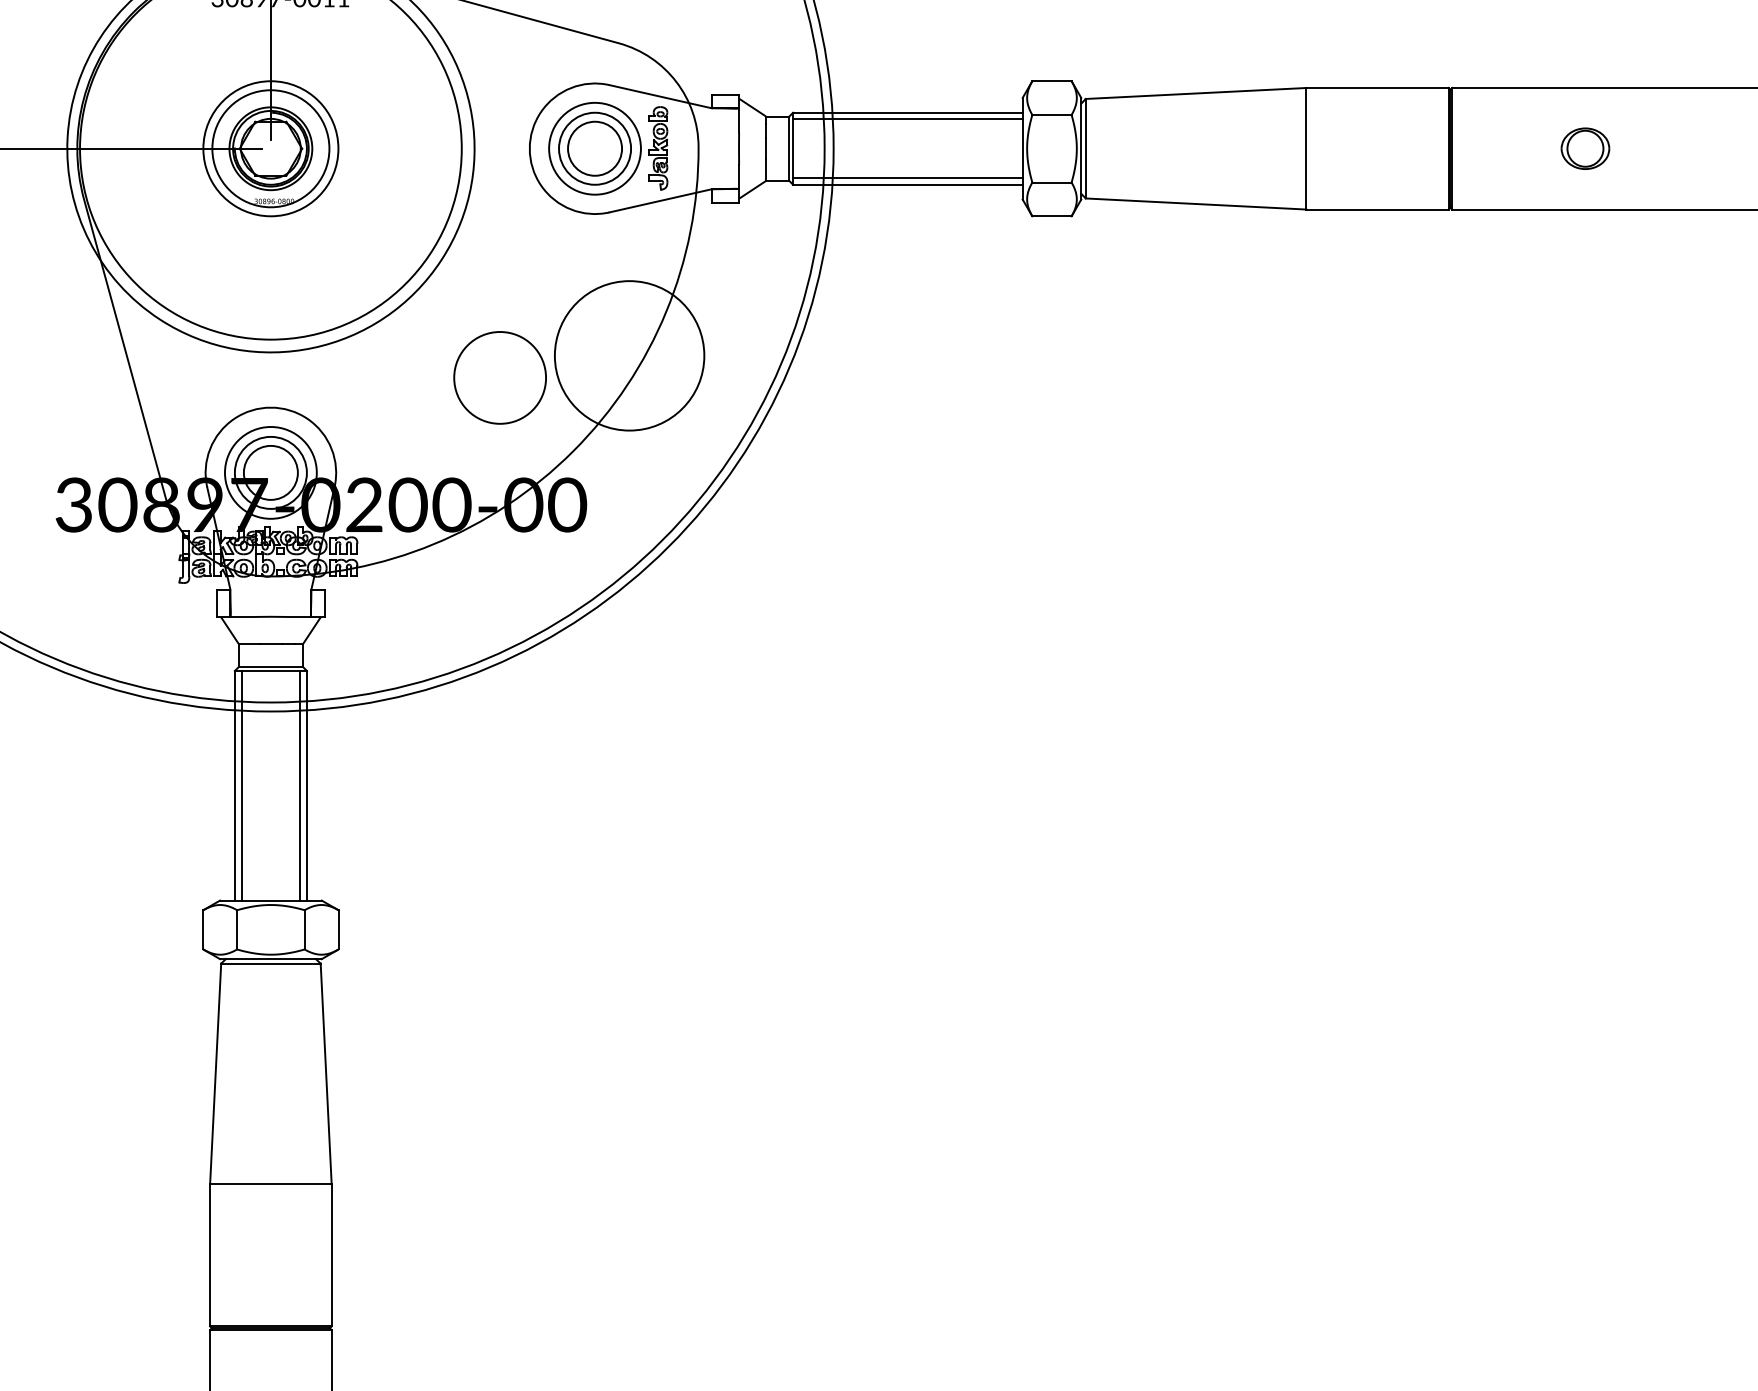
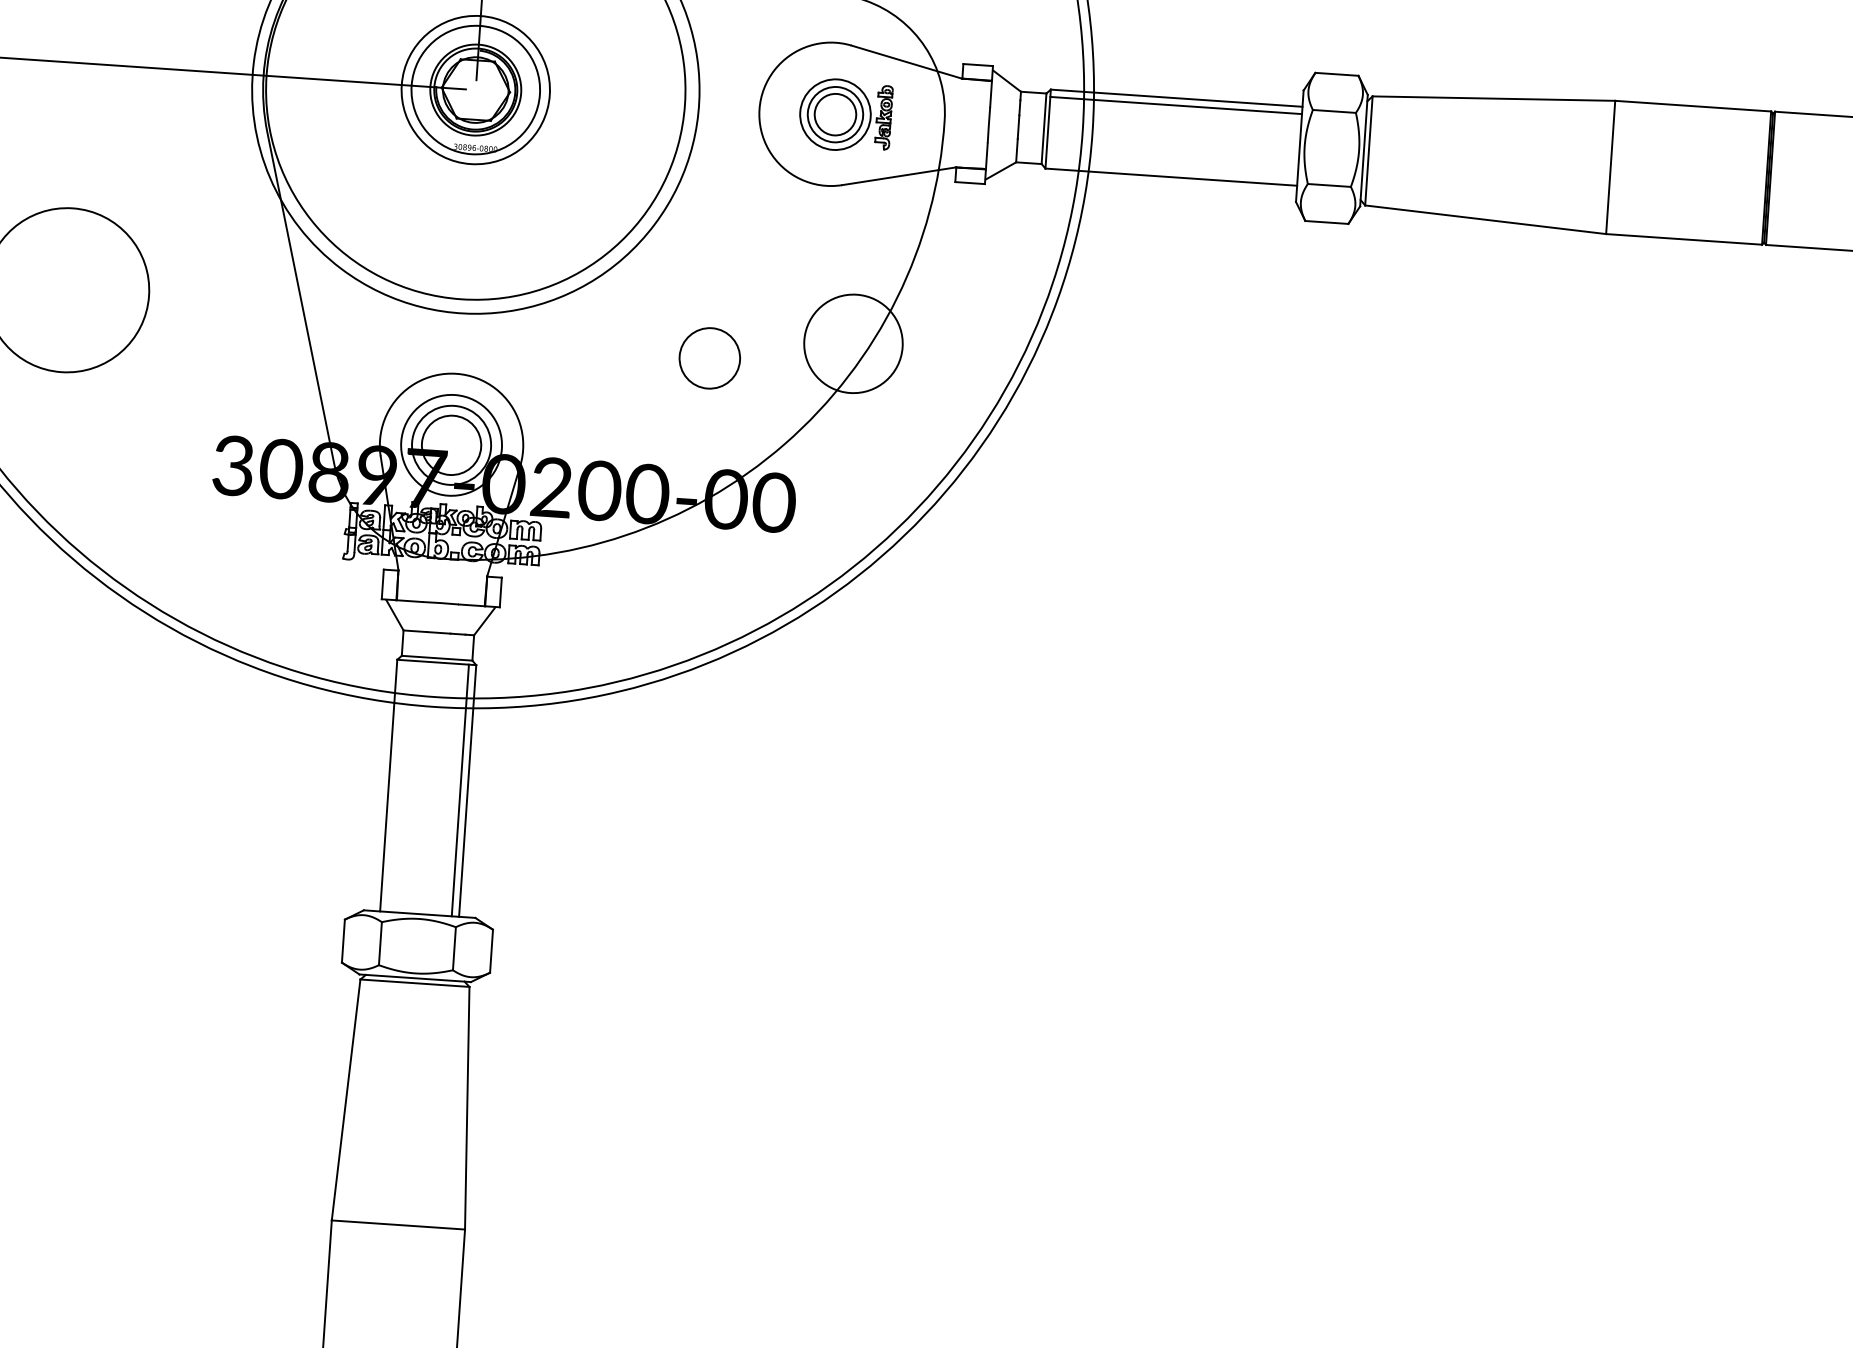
part: (608, 148) -> (845, 115), size x0.7
line: (907, 178) -> (1171, 170), removed
circle: (629, 355) -> (853, 343), size x0.6
circle: (499, 377) -> (709, 357), size x0.6
line: (241, 785) -> (395, 785), removed

